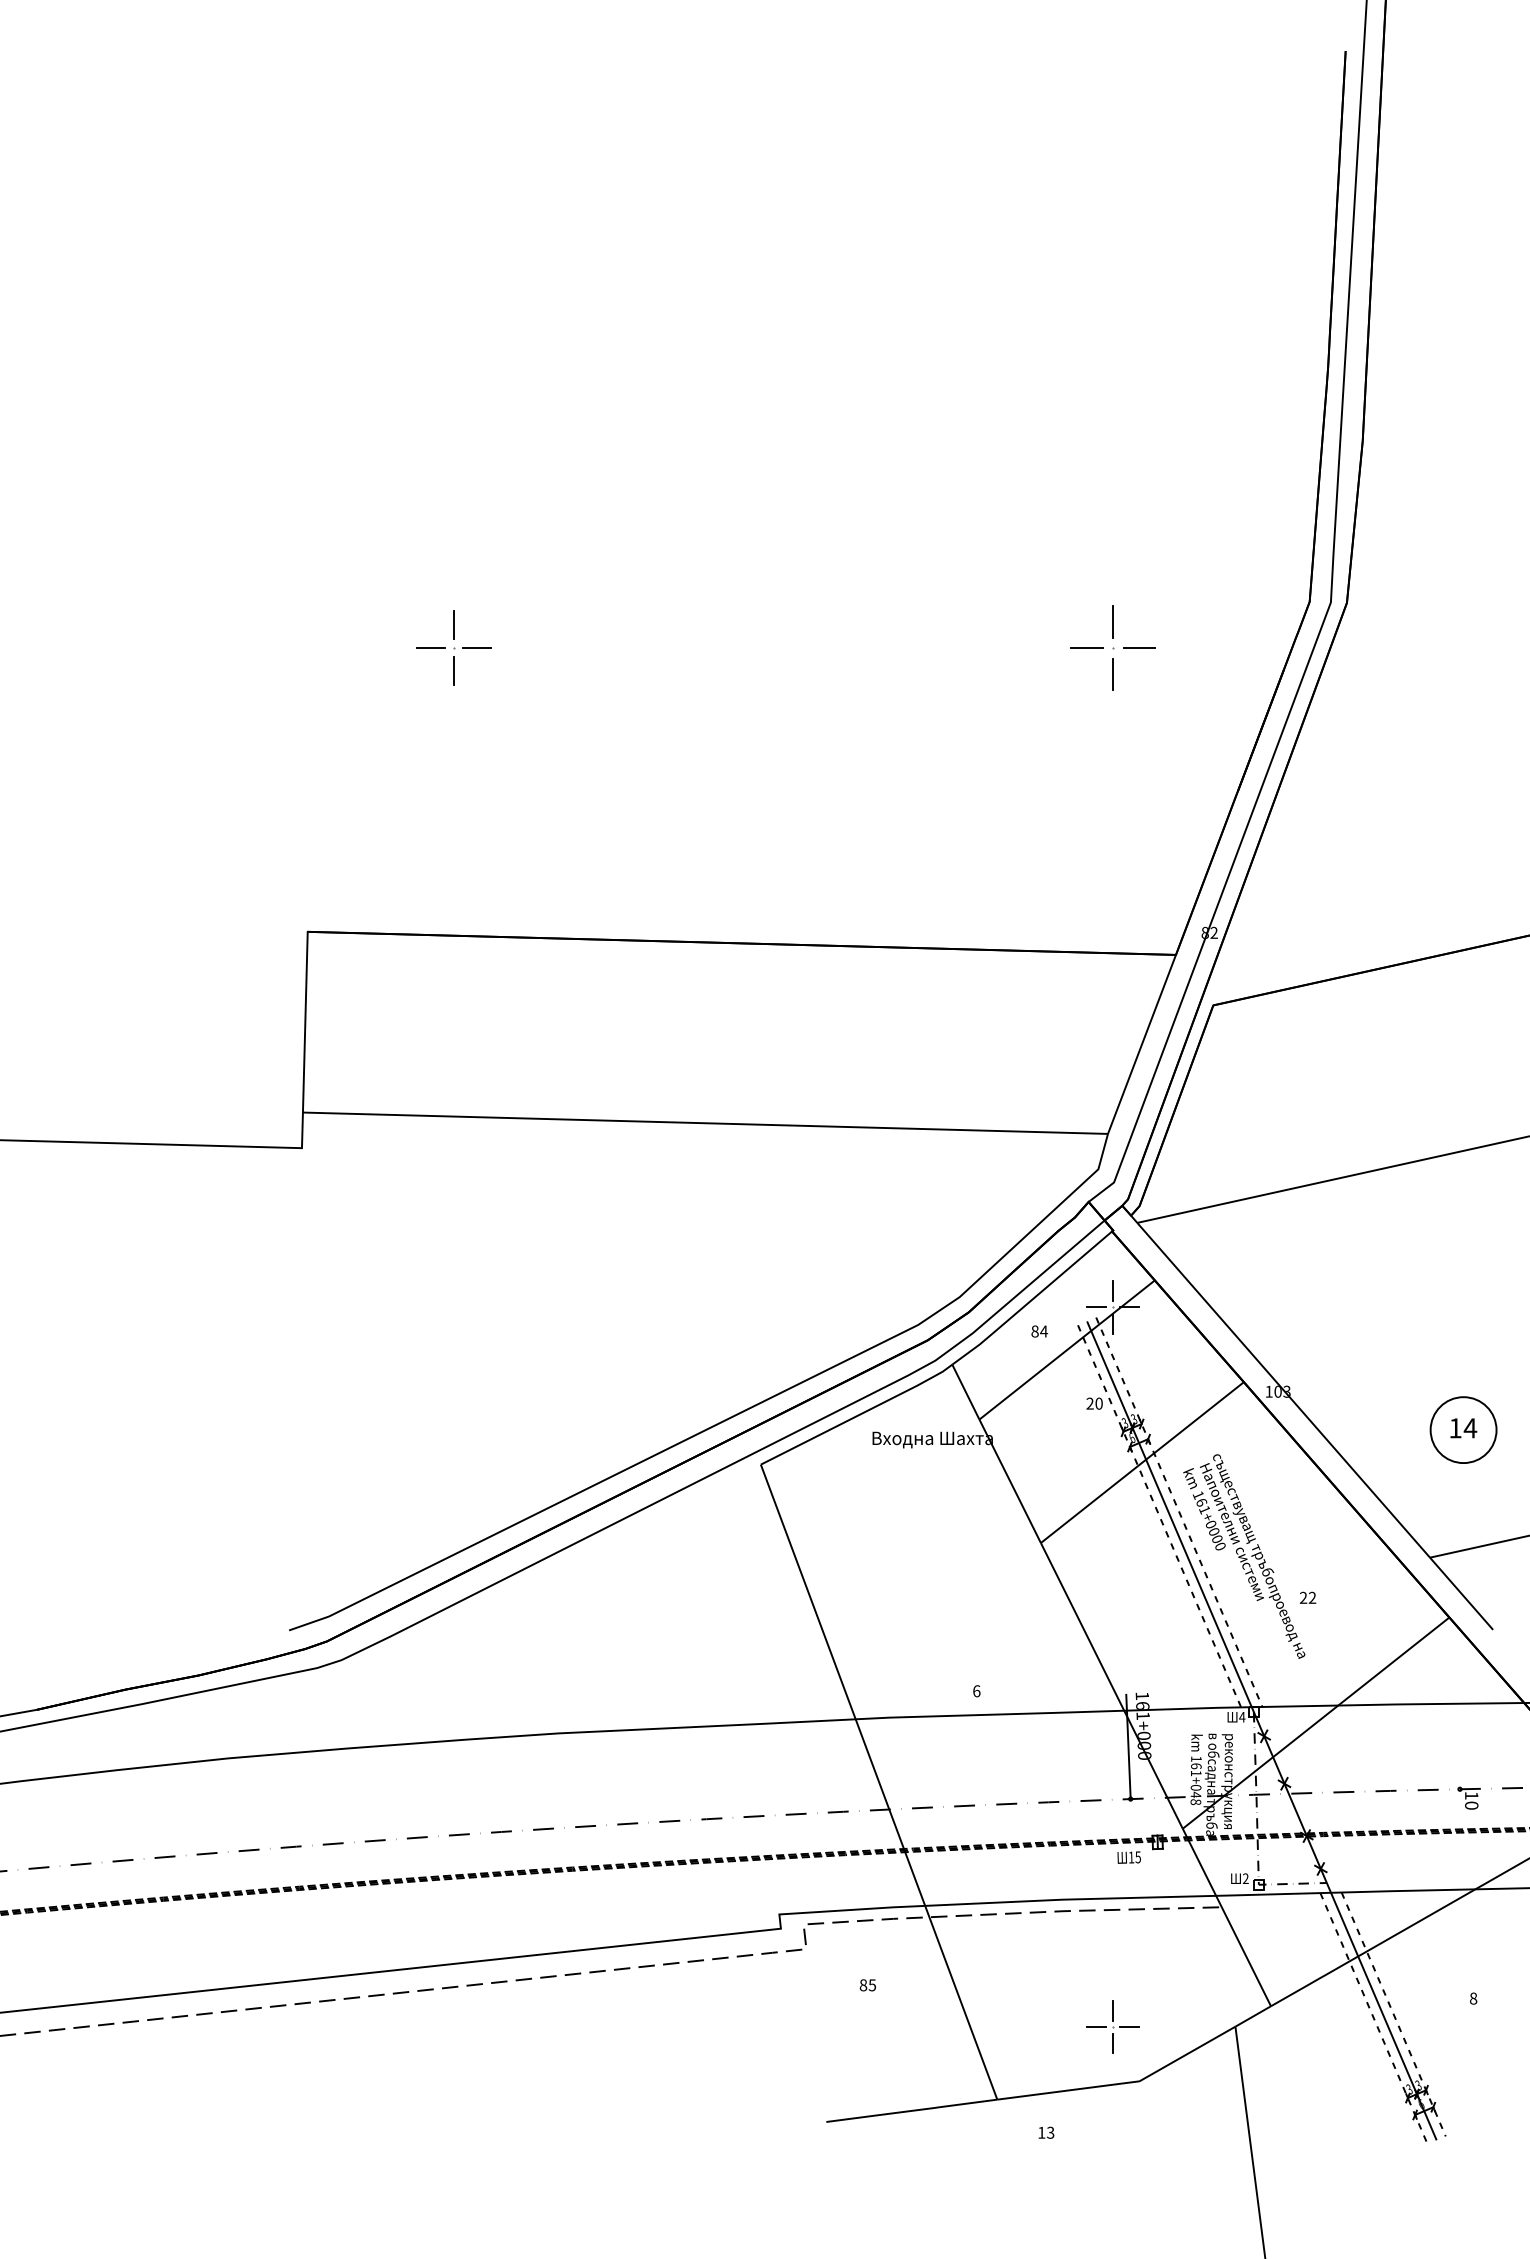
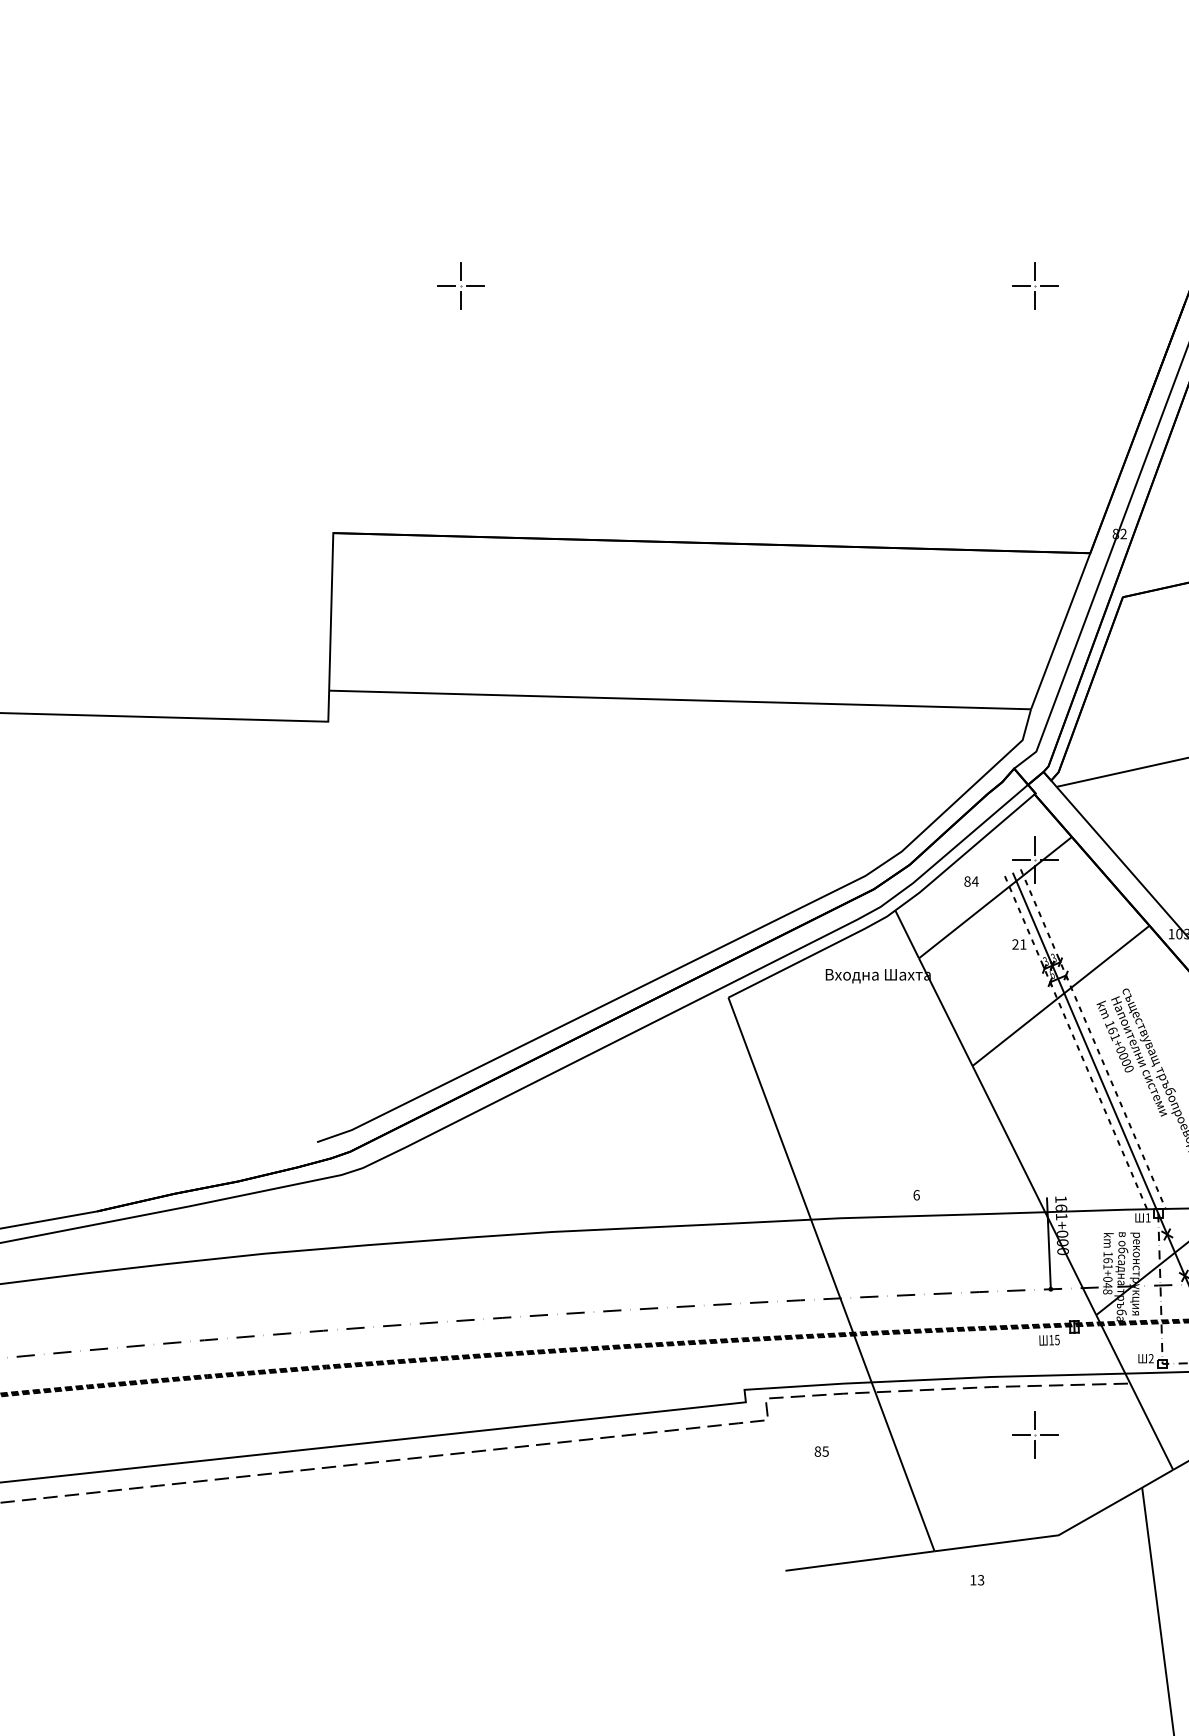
part: (454, 648) -> (461, 286), size x0.71
part: (1112, 648) -> (1034, 286), size x0.62
text: (1098, 1403) -> (1022, 944), 20 -> 21
text: (1242, 1717) -> (1148, 1218), 4 -> 1
part: (1112, 2026) -> (1034, 1434), moved

